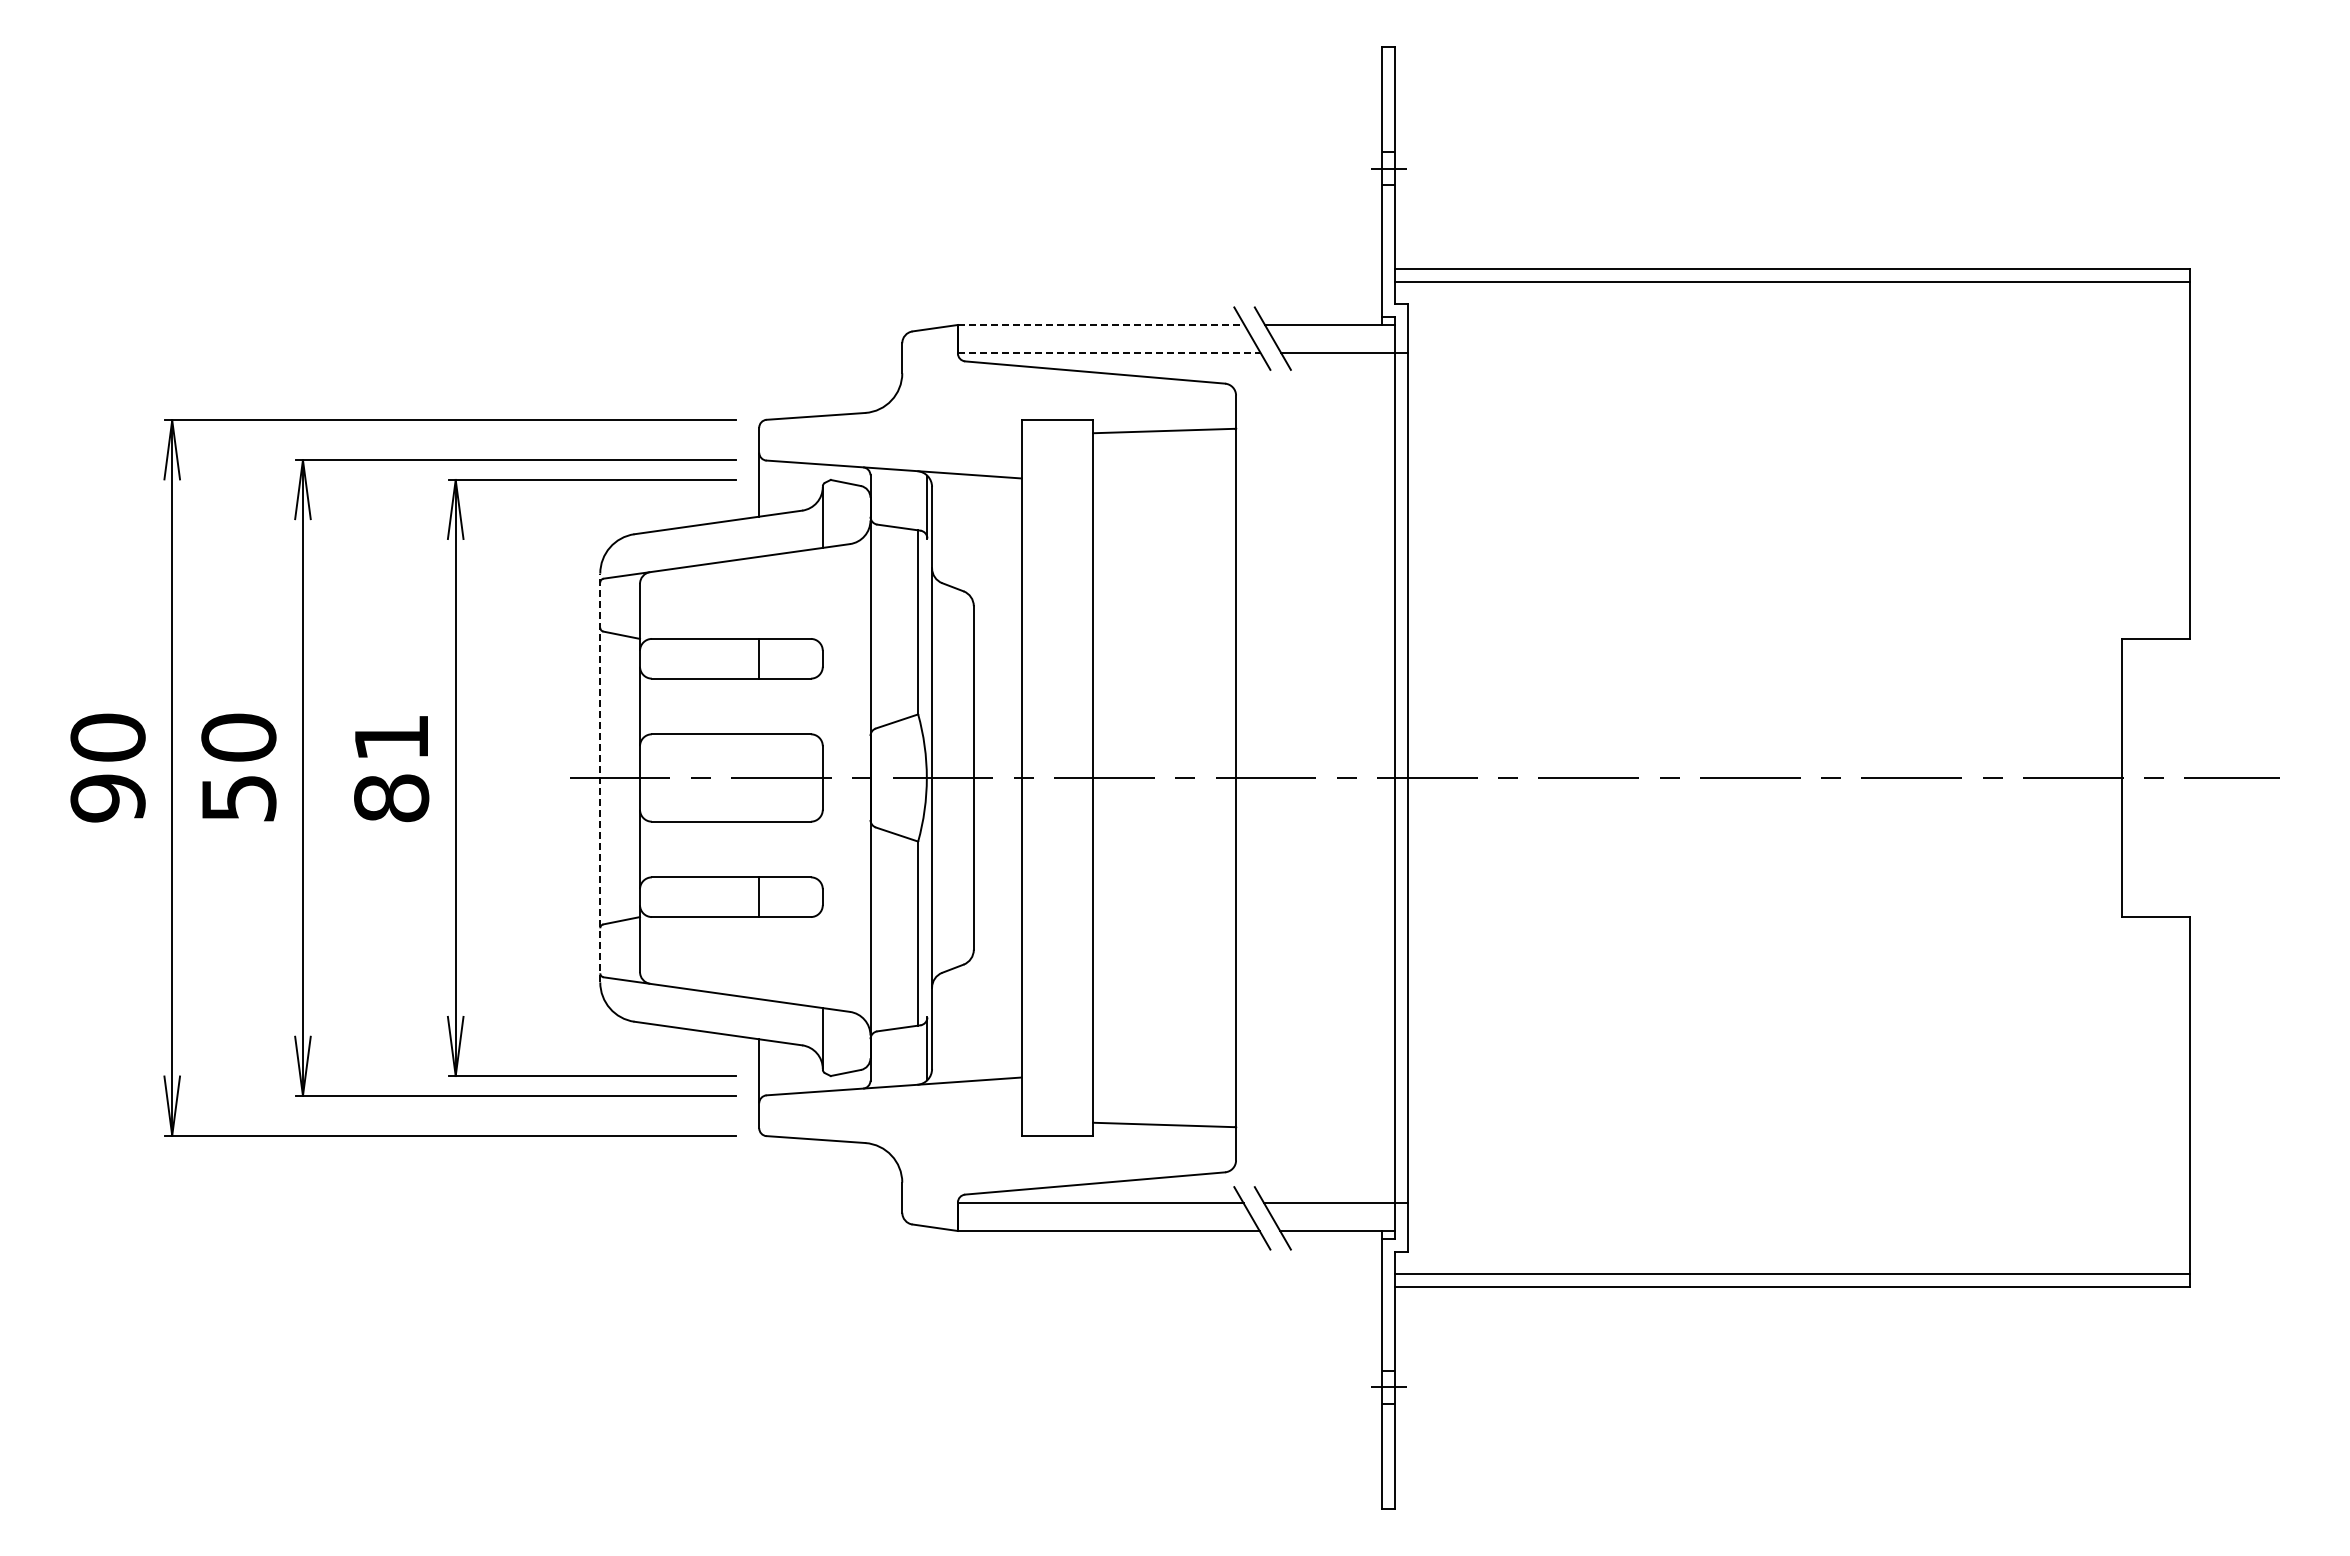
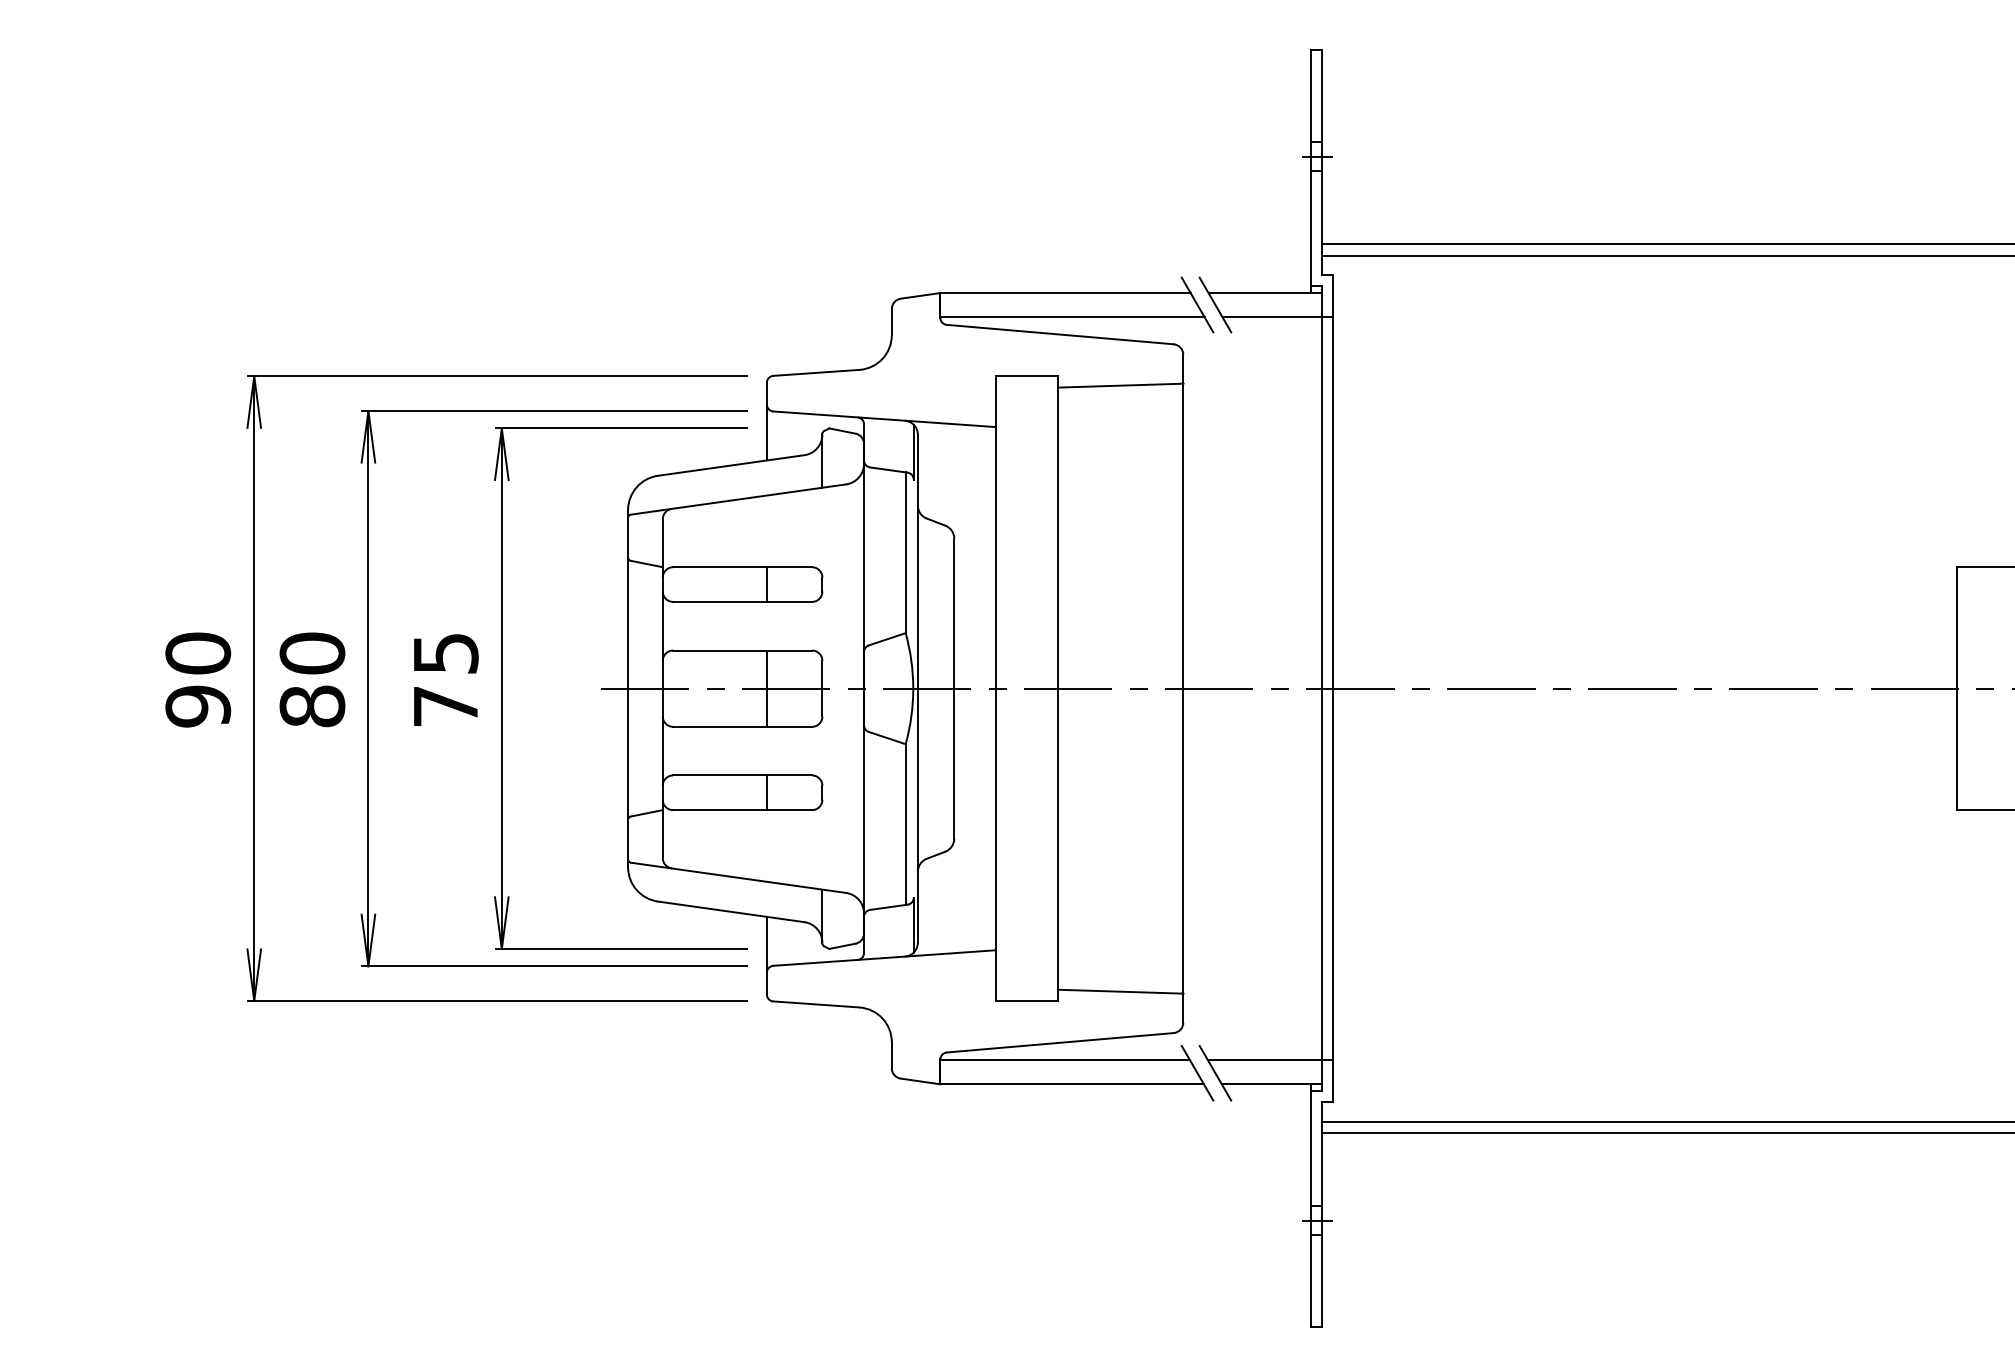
line: (1101, 324) -> (1065, 292), dashed -> solid
line: (1109, 352) -> (1072, 317), dashed -> solid
text: (391, 768) -> (445, 680), 81 -> 75
line: (600, 777) -> (628, 688), dashed -> solid
line: (759, 777) -> (767, 688), added
text: (238, 798) -> (312, 706), 50 -> 80

